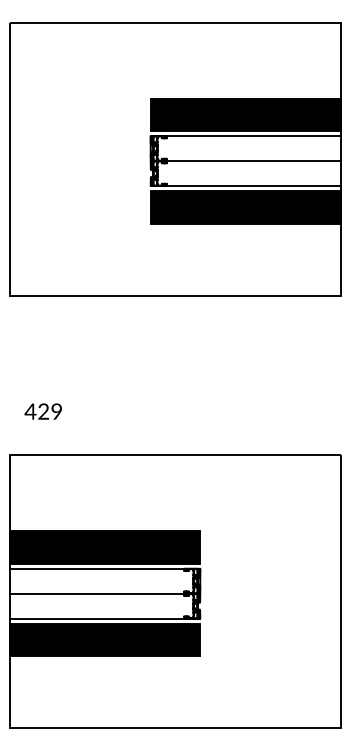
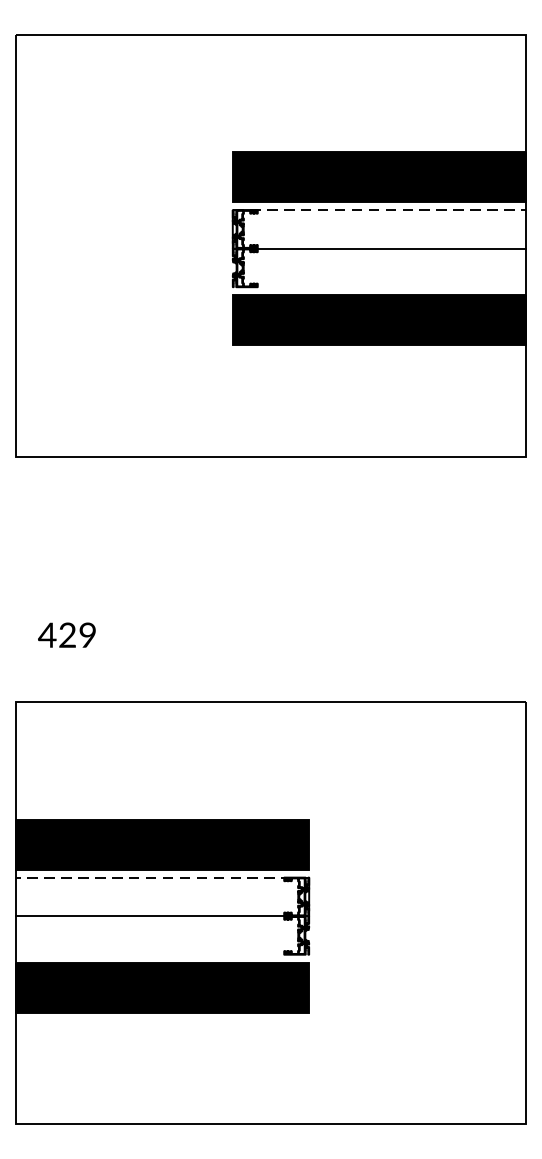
line: (245, 136) -> (379, 210), solid -> dashed
line: (245, 186) -> (379, 287), removed
line: (105, 568) -> (162, 877), solid -> dashed
line: (105, 618) -> (162, 954), removed

